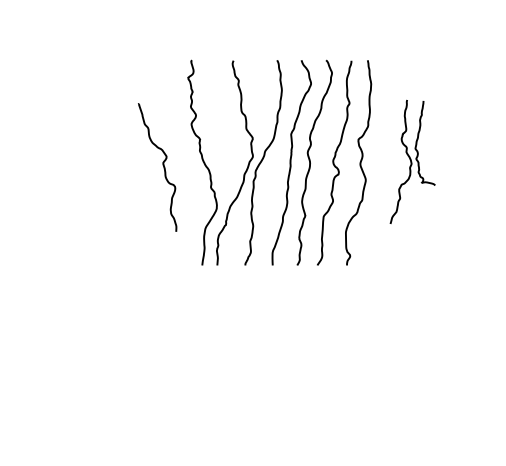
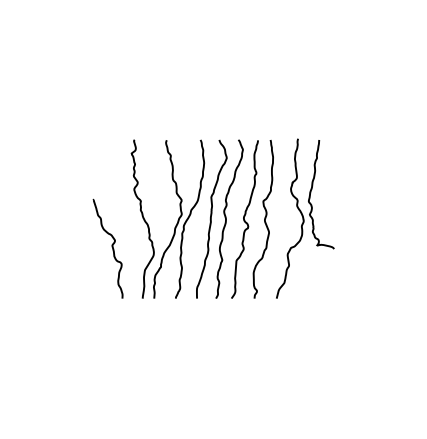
part: (412, 161) -> (305, 218), size x1.67
curve: (162, 165) -> (111, 247), moved

